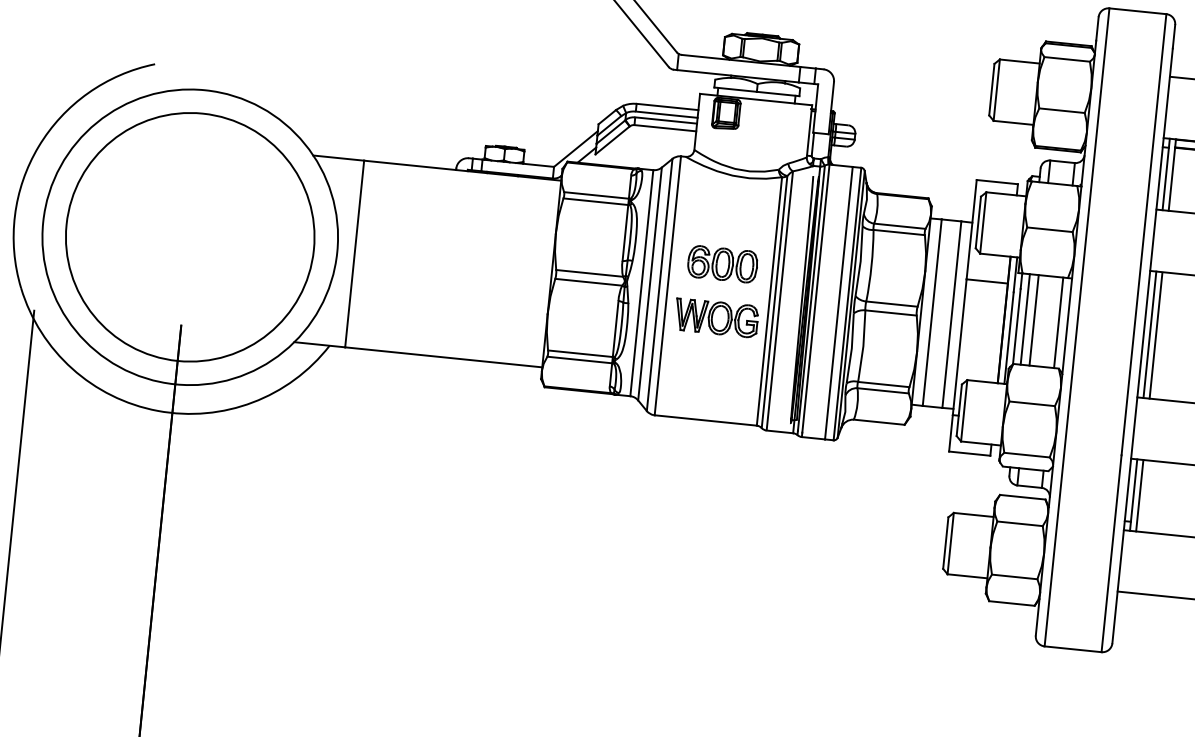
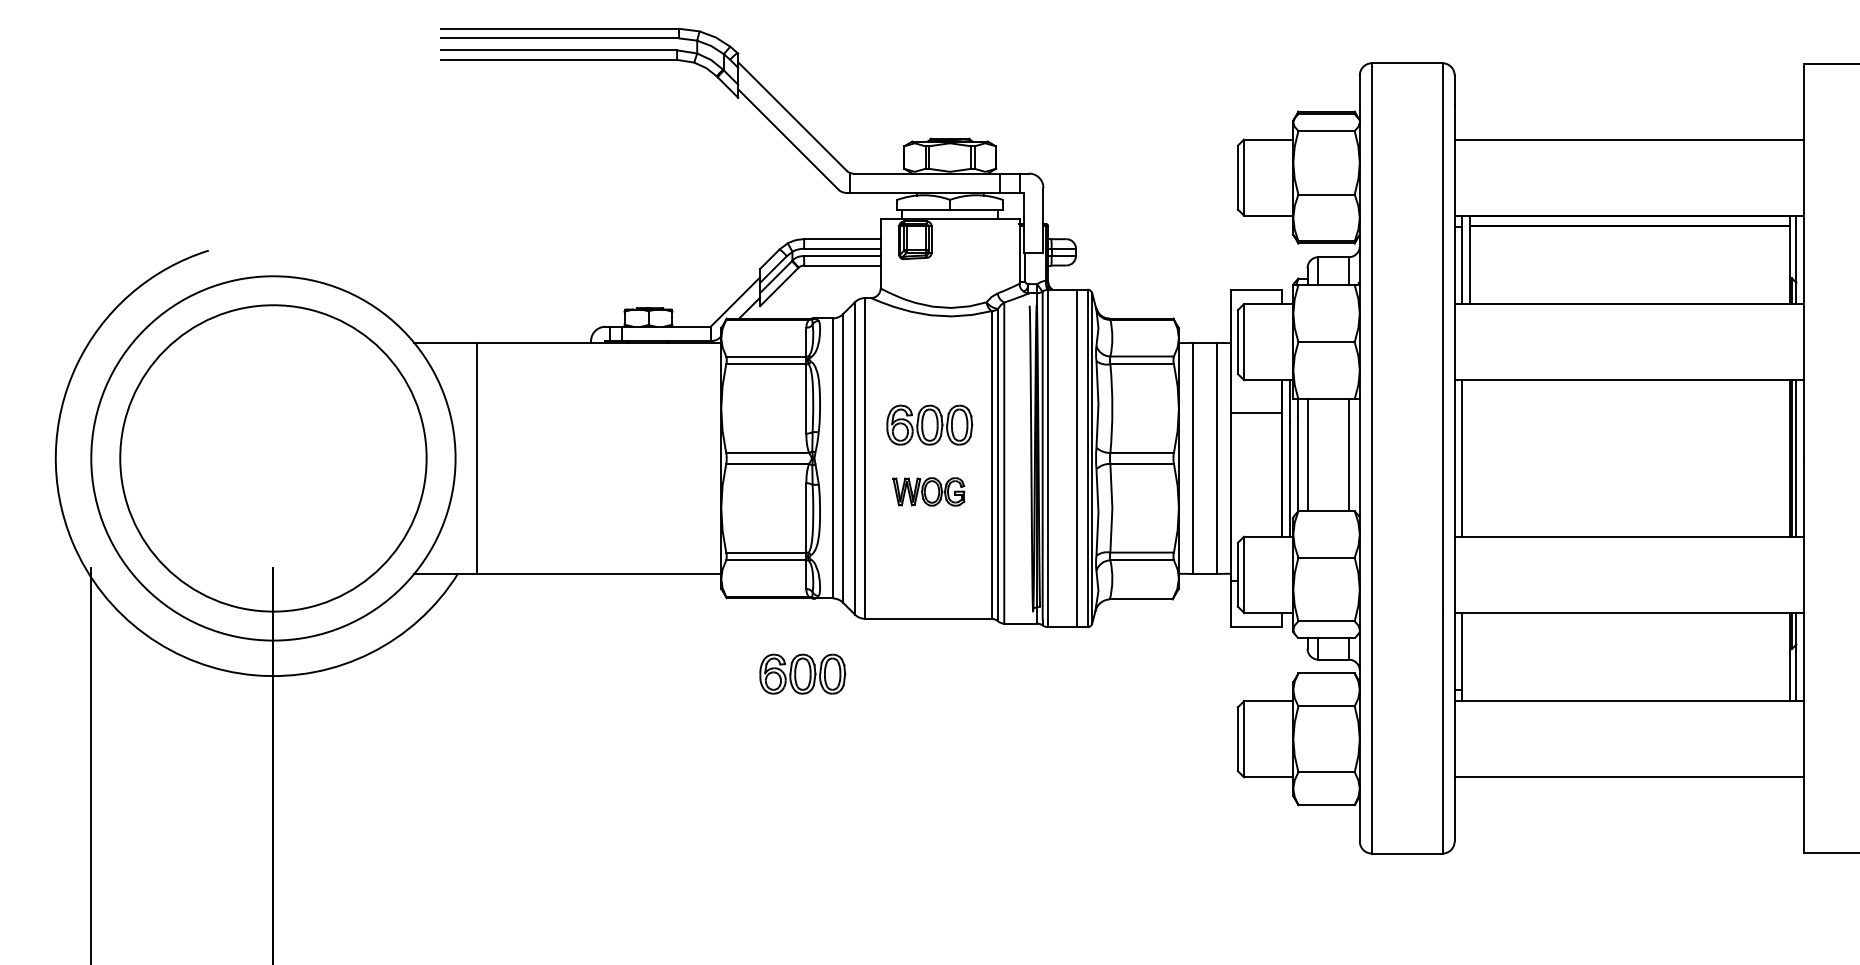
part: (716, 317) -> (928, 491), size x0.7
line: (1034, 320) -> (1318, 455), removed
line: (1155, 335) -> (1469, 458), removed
part: (599, 454) -> (802, 673), added
line: (1139, 495) -> (1469, 656), removed

